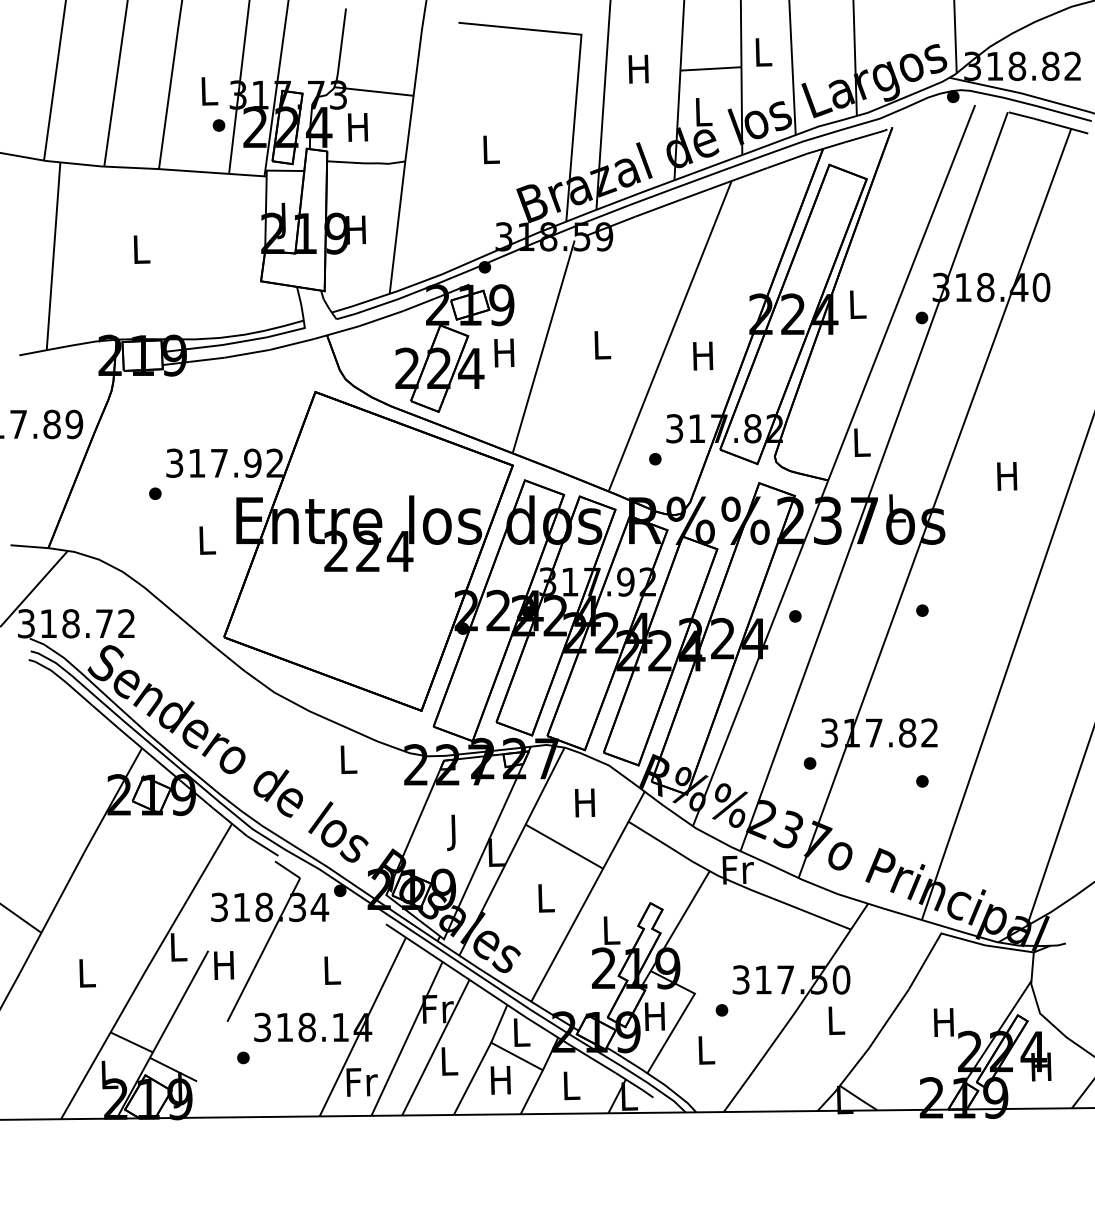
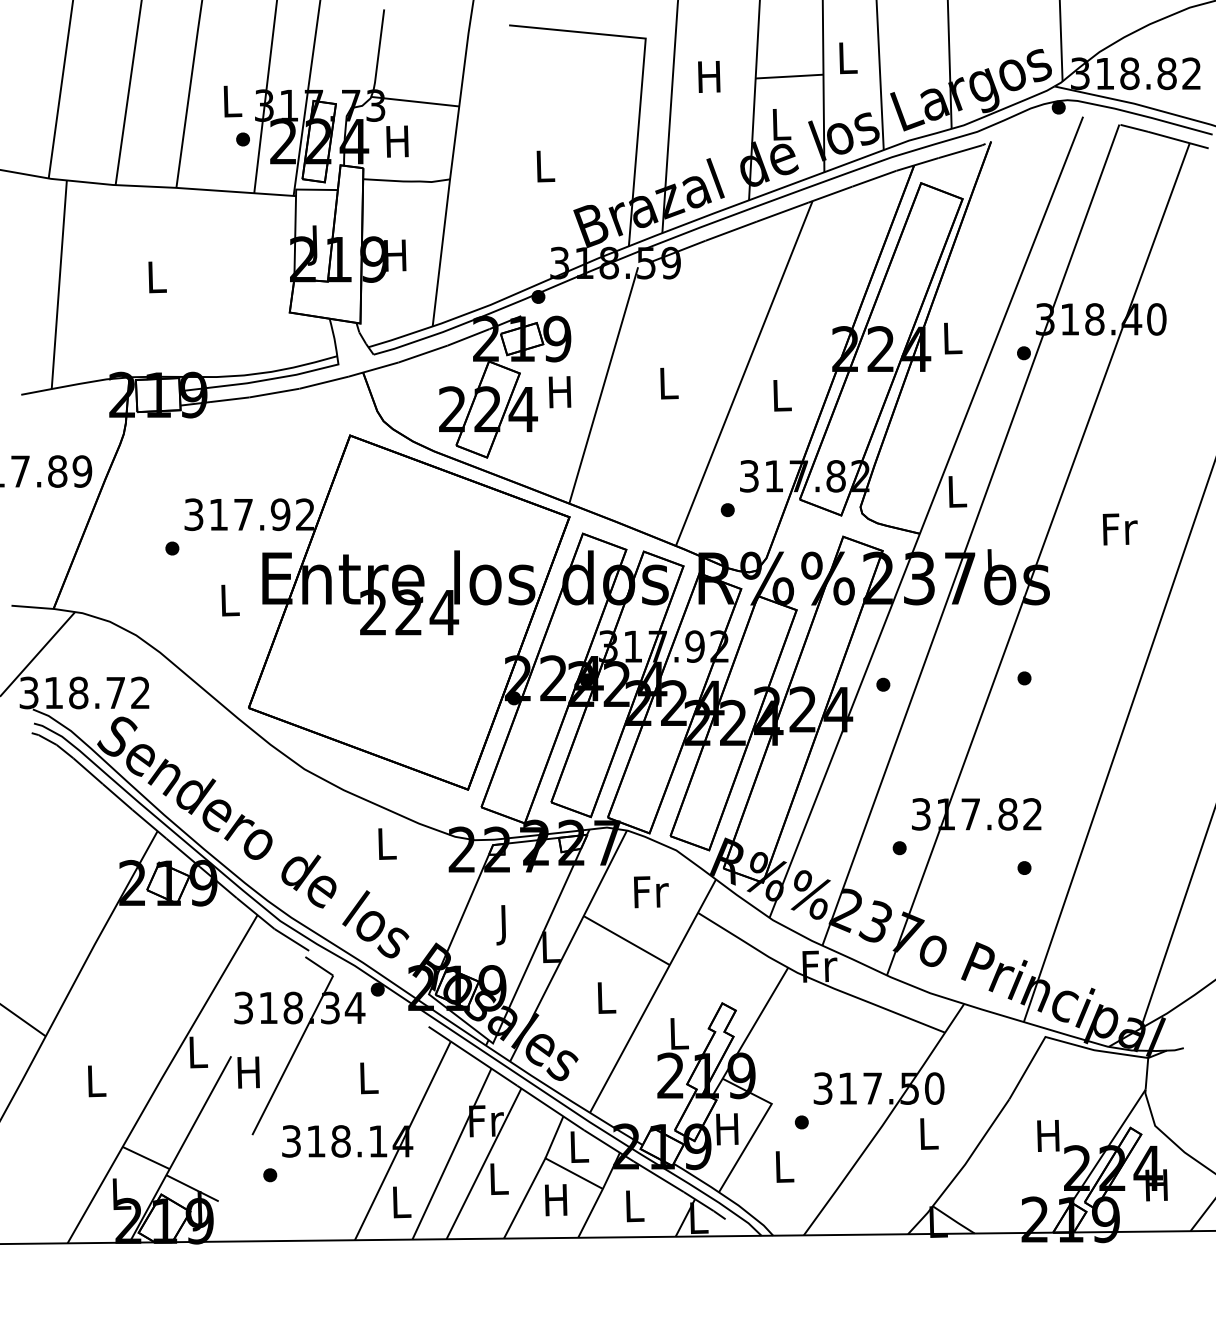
text: (702, 355) -> (780, 395), H -> L
text: (1007, 476) -> (1119, 529), H -> Fr
text: (586, 803) -> (651, 892), H -> Fr
text: (361, 1082) -> (401, 1202), Fr -> L

